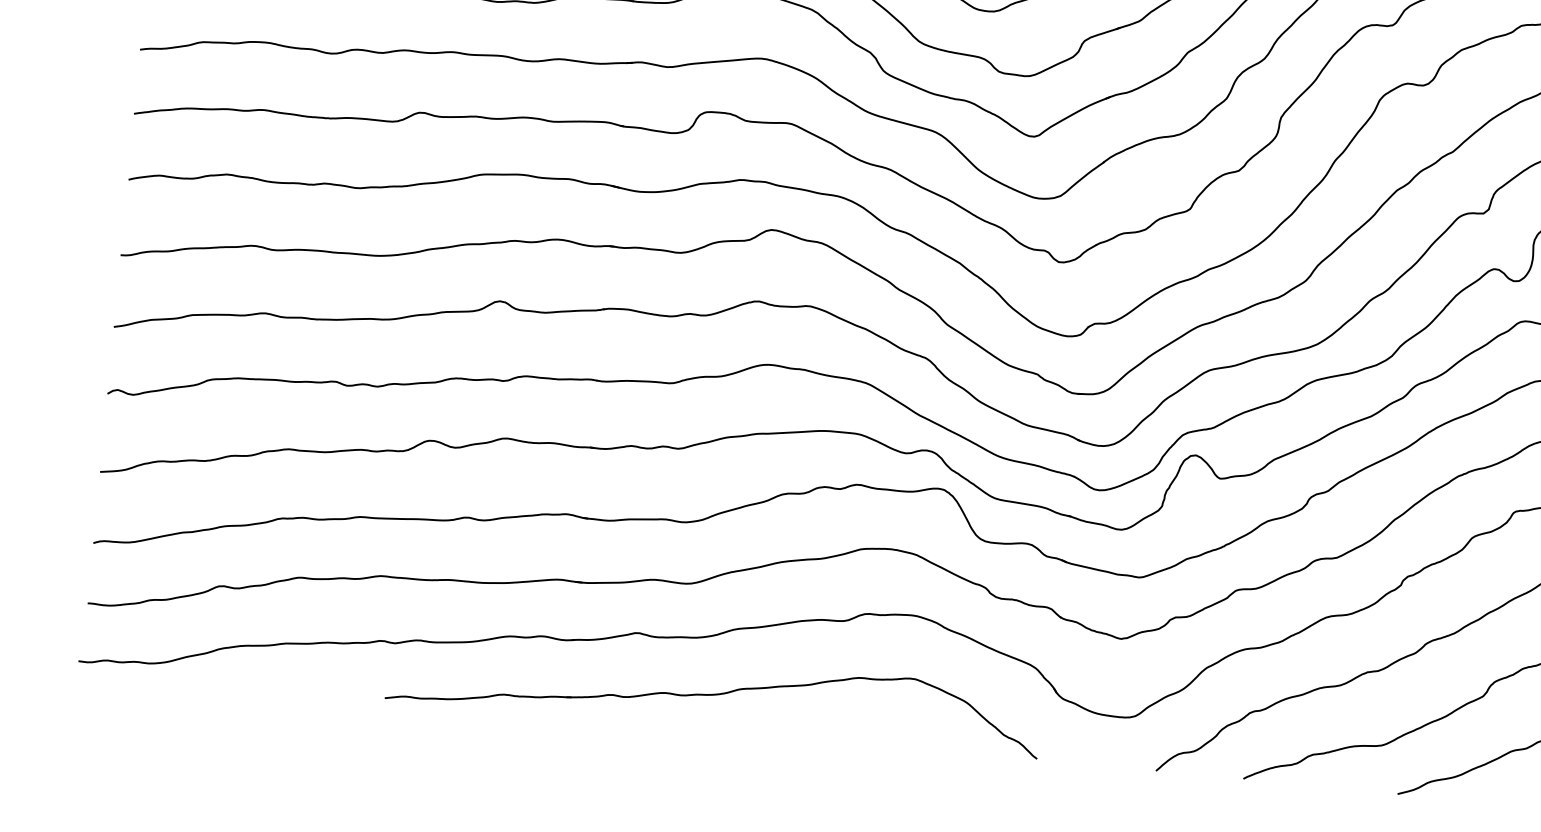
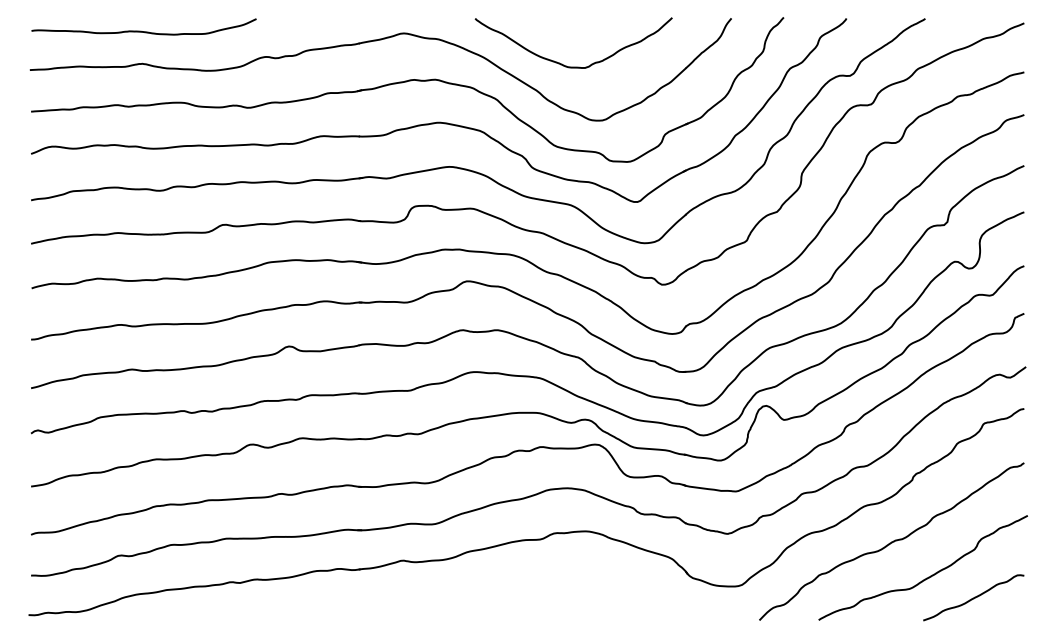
part: (713, 695) -> (457, 597), removed

